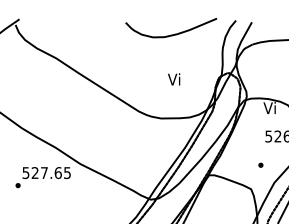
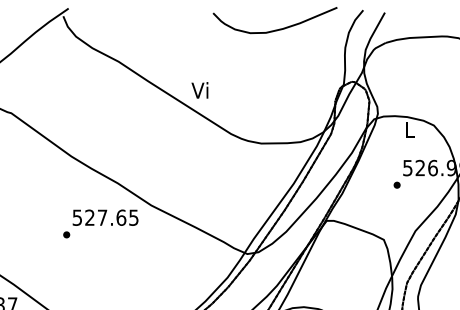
text: (173, 79) -> (199, 90), moved
text: (269, 108) -> (408, 129), Vi -> L
part: (260, 164) -> (396, 184), moved

